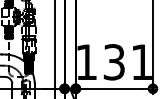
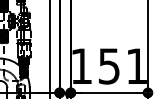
text: (114, 61) -> (109, 65), 131 -> 151

